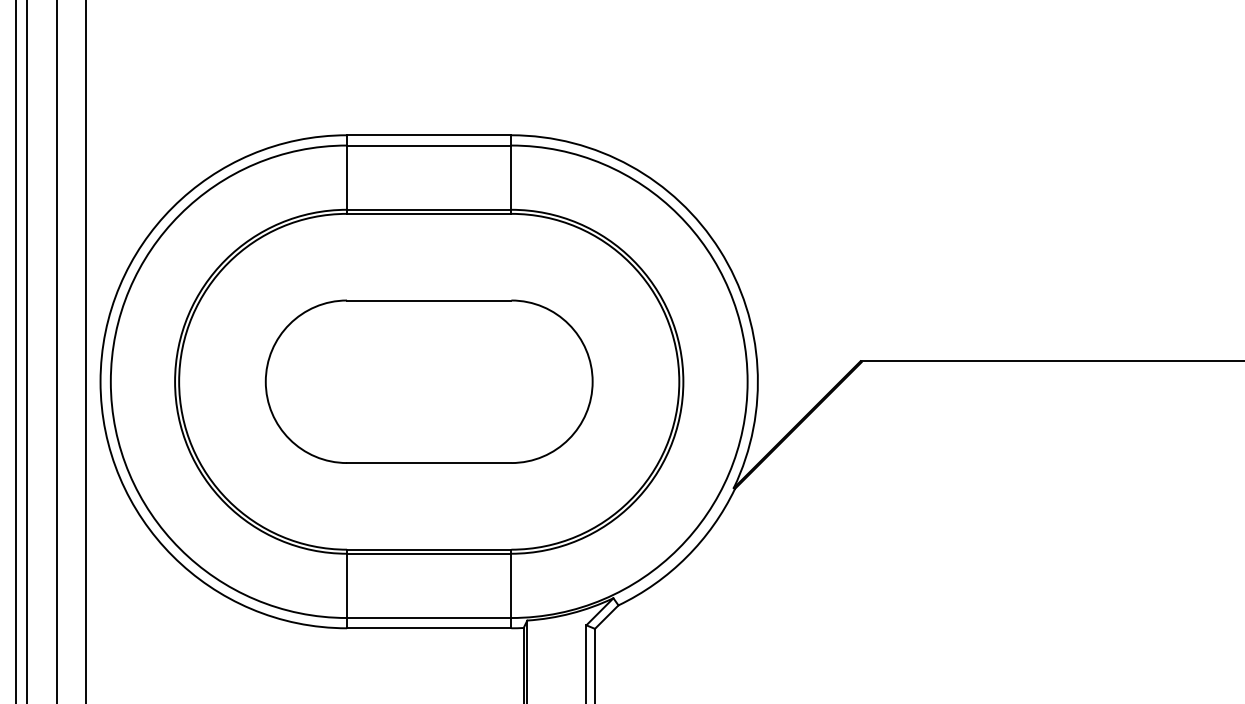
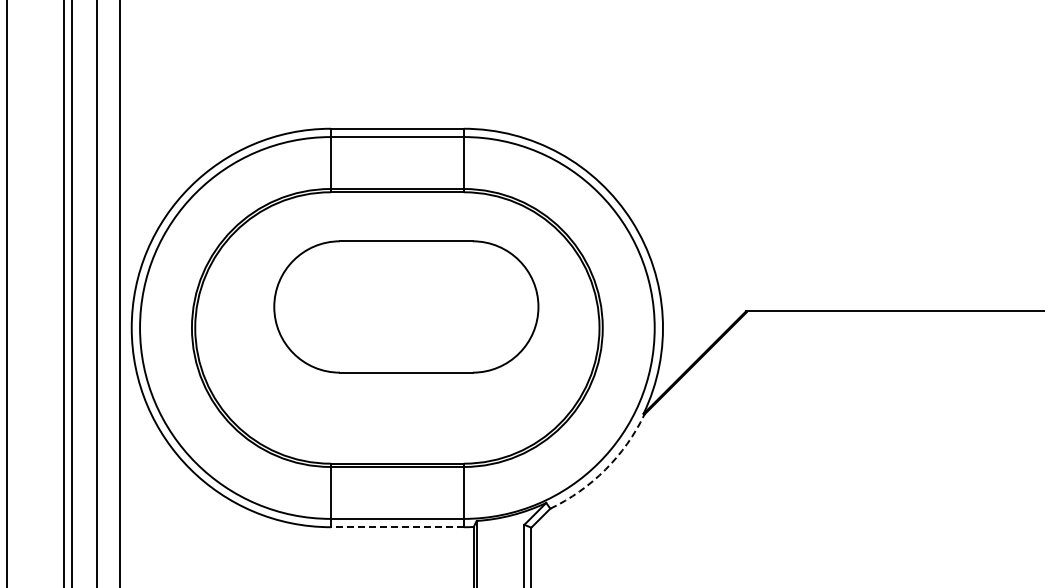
part: (429, 381) -> (406, 306), moved
arc: (686, 556) -> (605, 469), solid -> dashed
line: (428, 628) -> (396, 527), solid -> dashed

